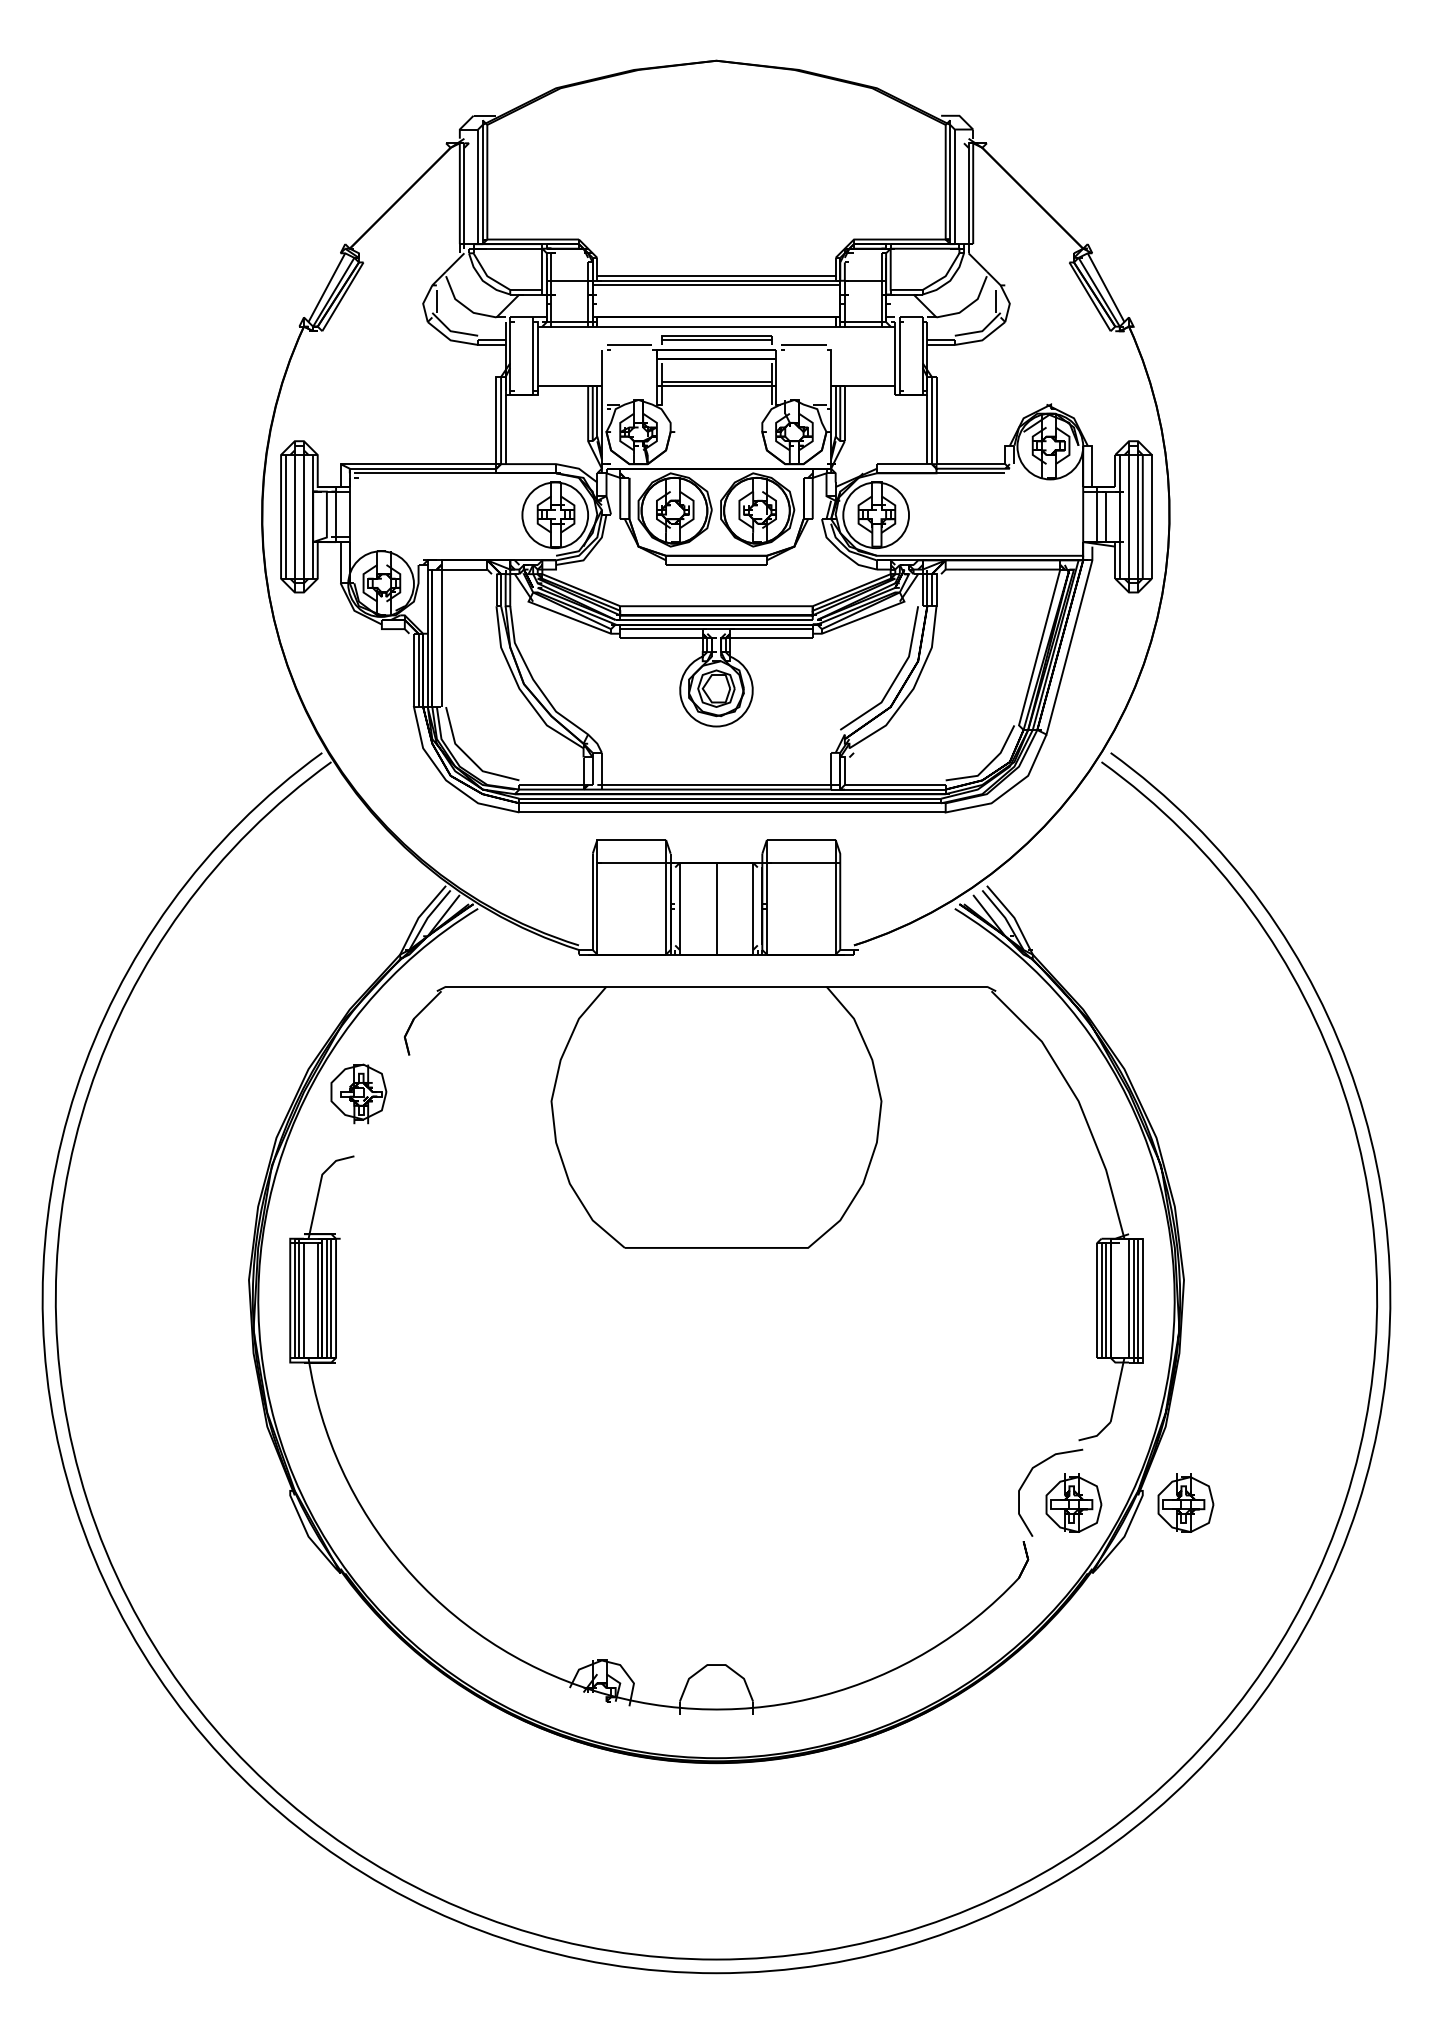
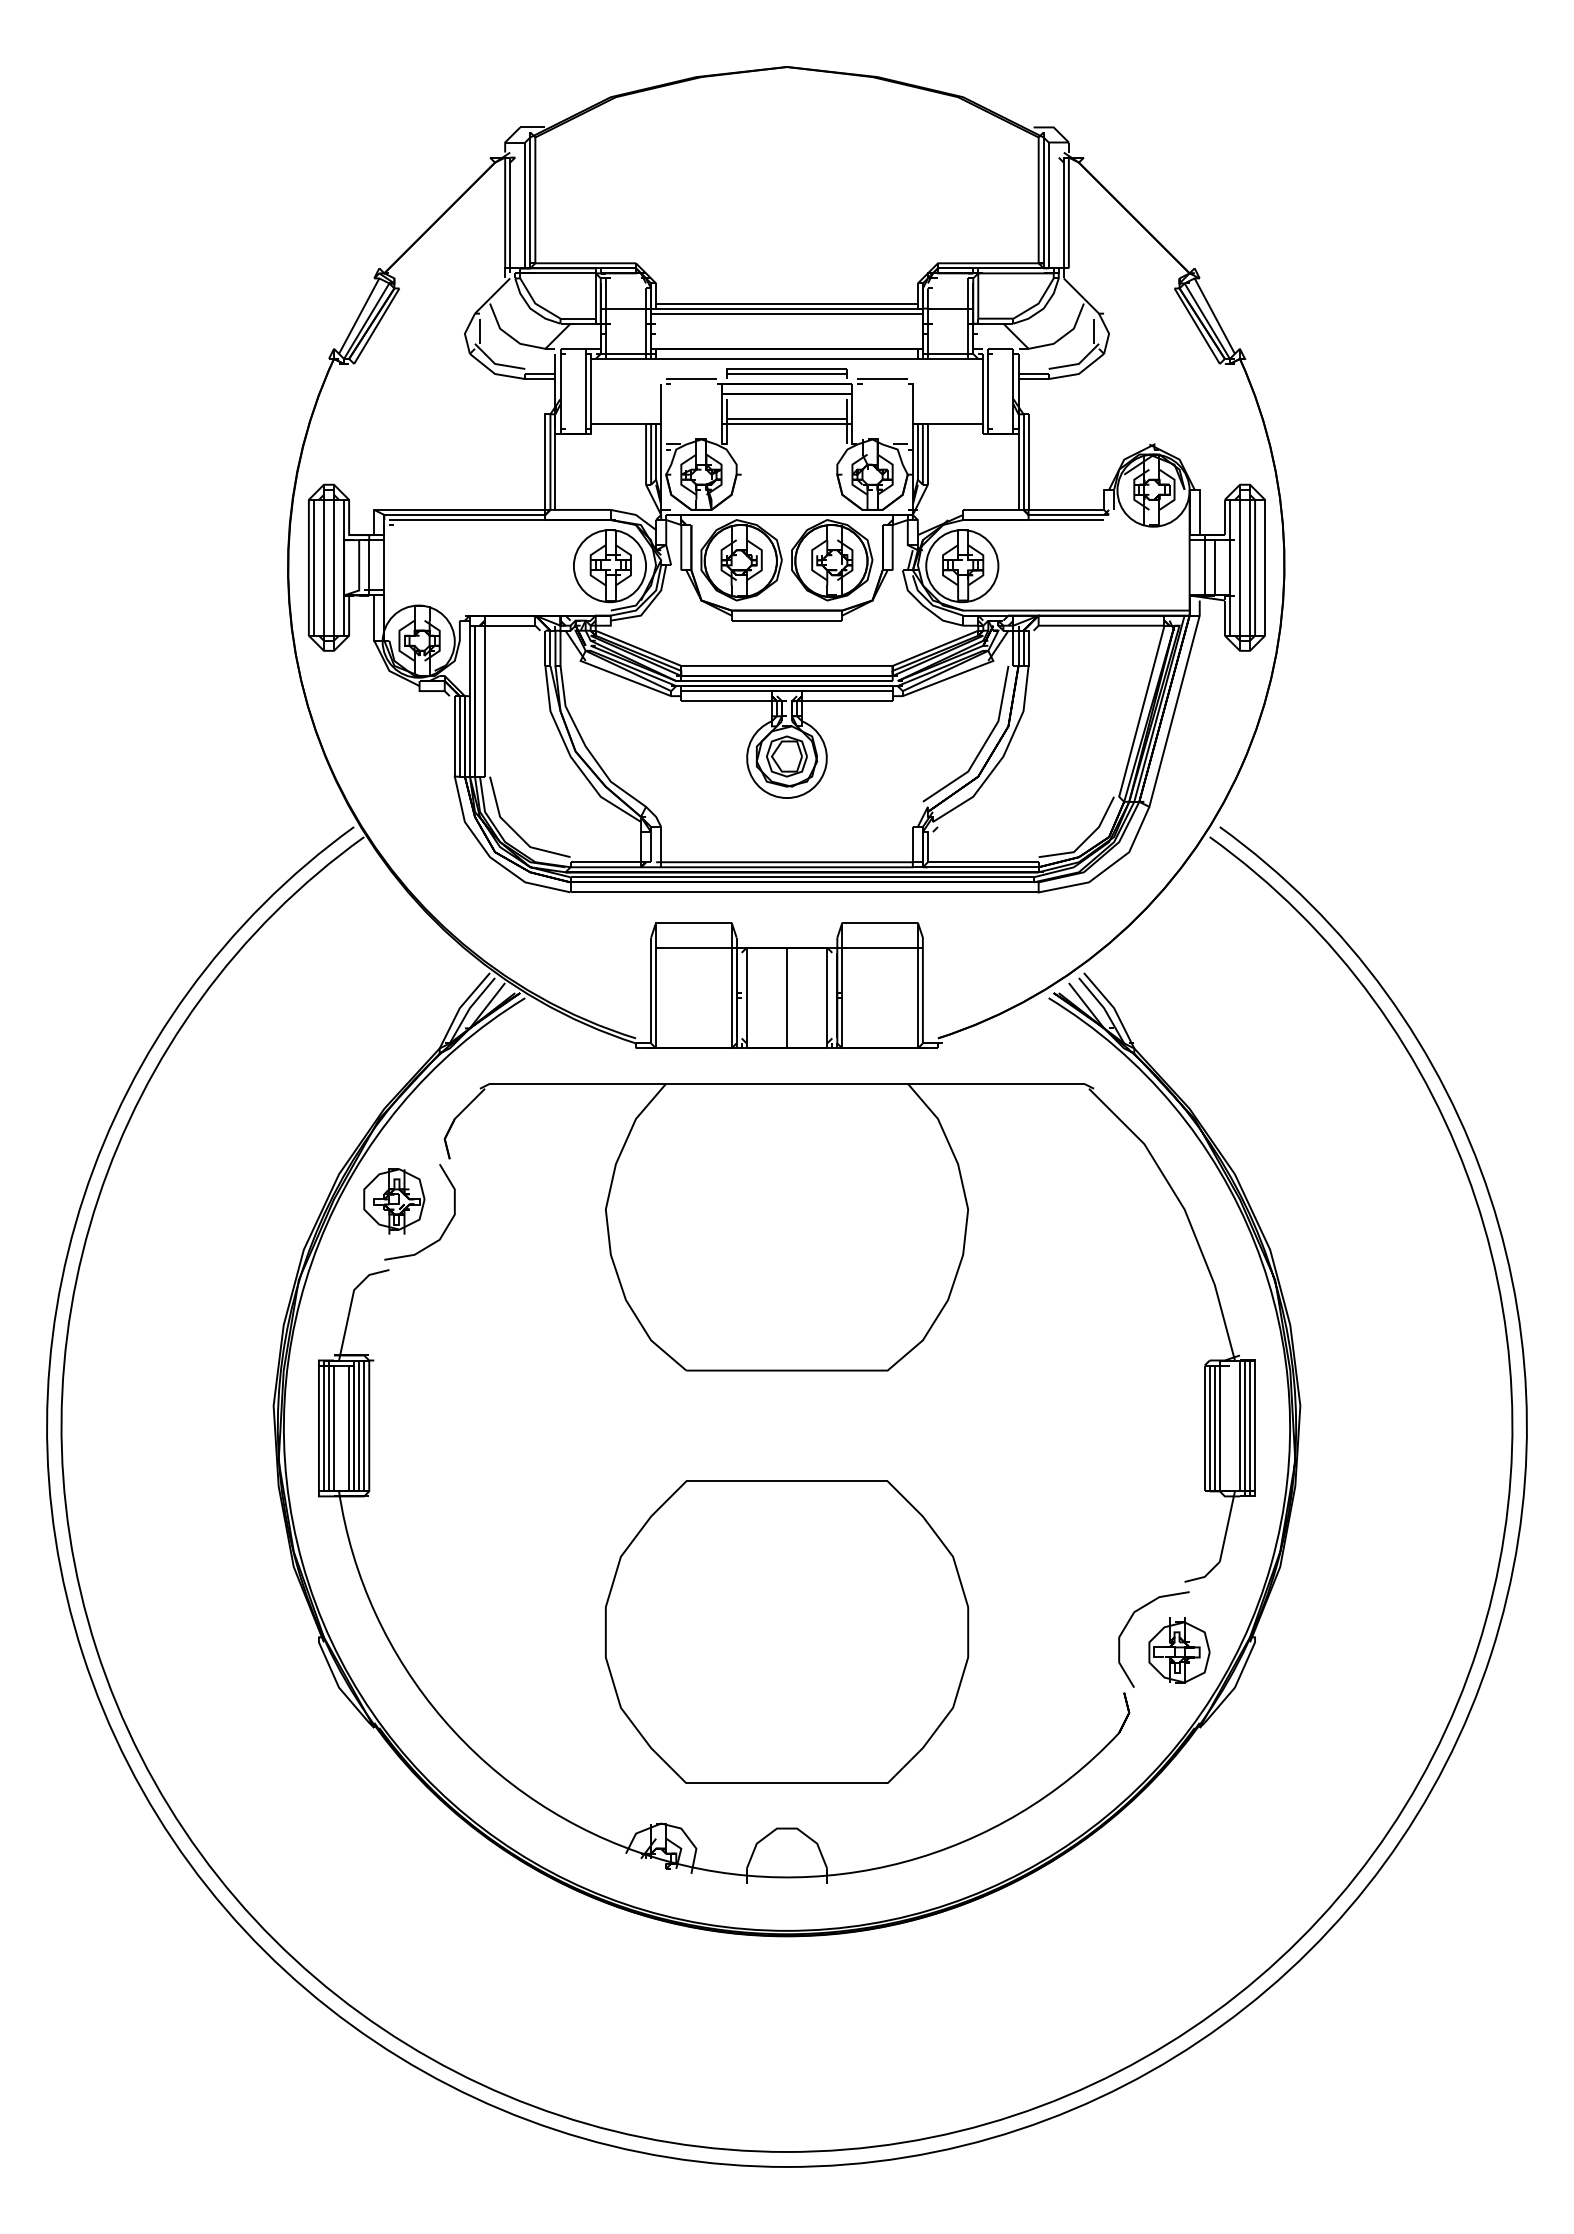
part: (404, 1119) -> (444, 1229), added
part: (716, 1485) -> (786, 1631), added
part: (1185, 1502) -> (1302, 1650), removed

